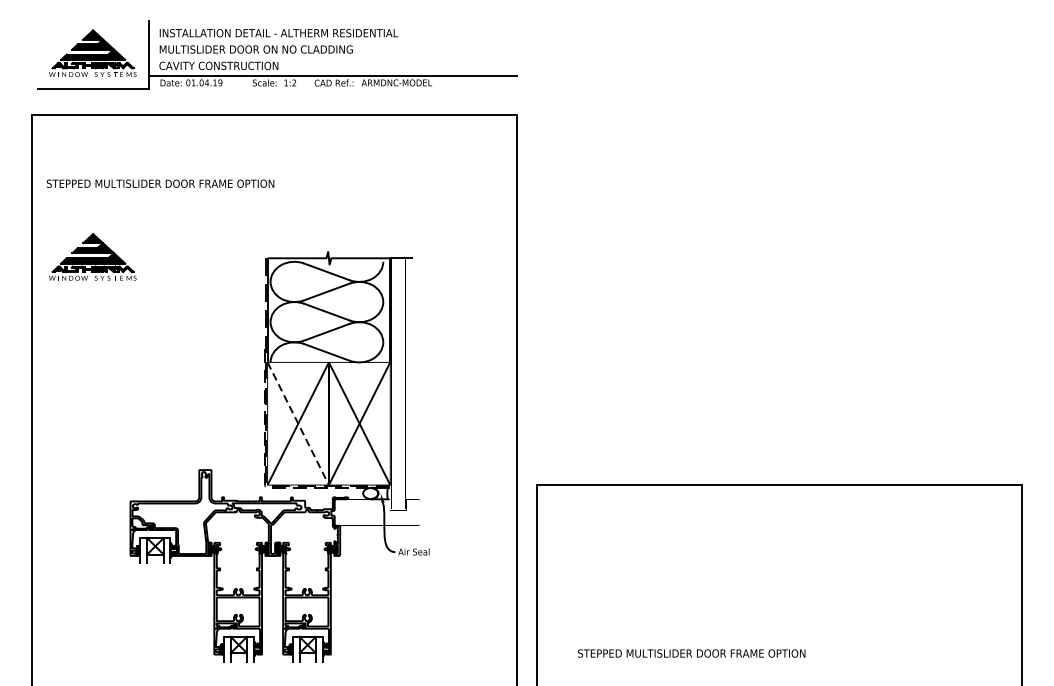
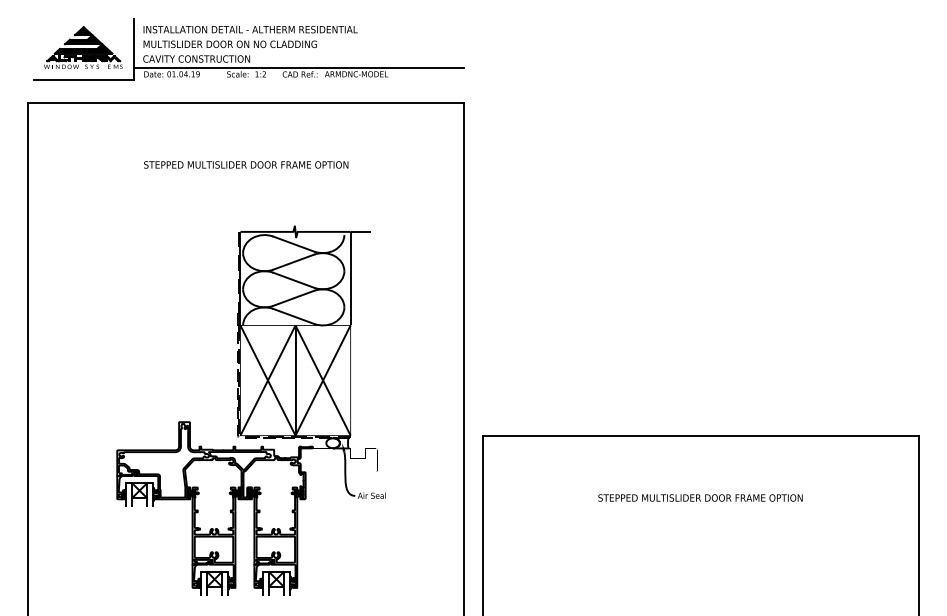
text: (160, 183) -> (246, 164), moved
part: (92, 256) -> (83, 230), removed
line: (297, 423) -> (267, 380), dashed -> solid
text: (691, 652) -> (700, 497), moved

